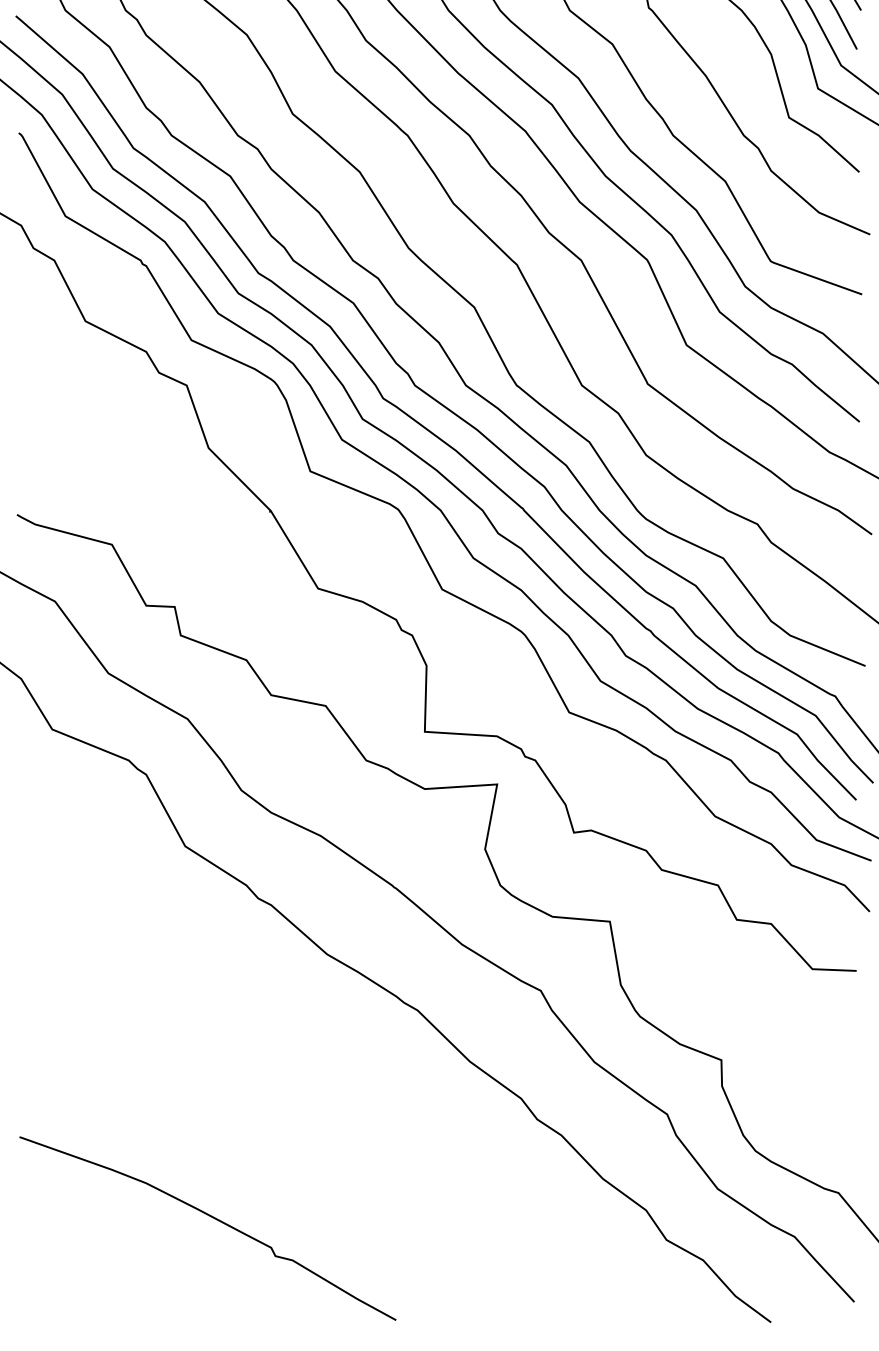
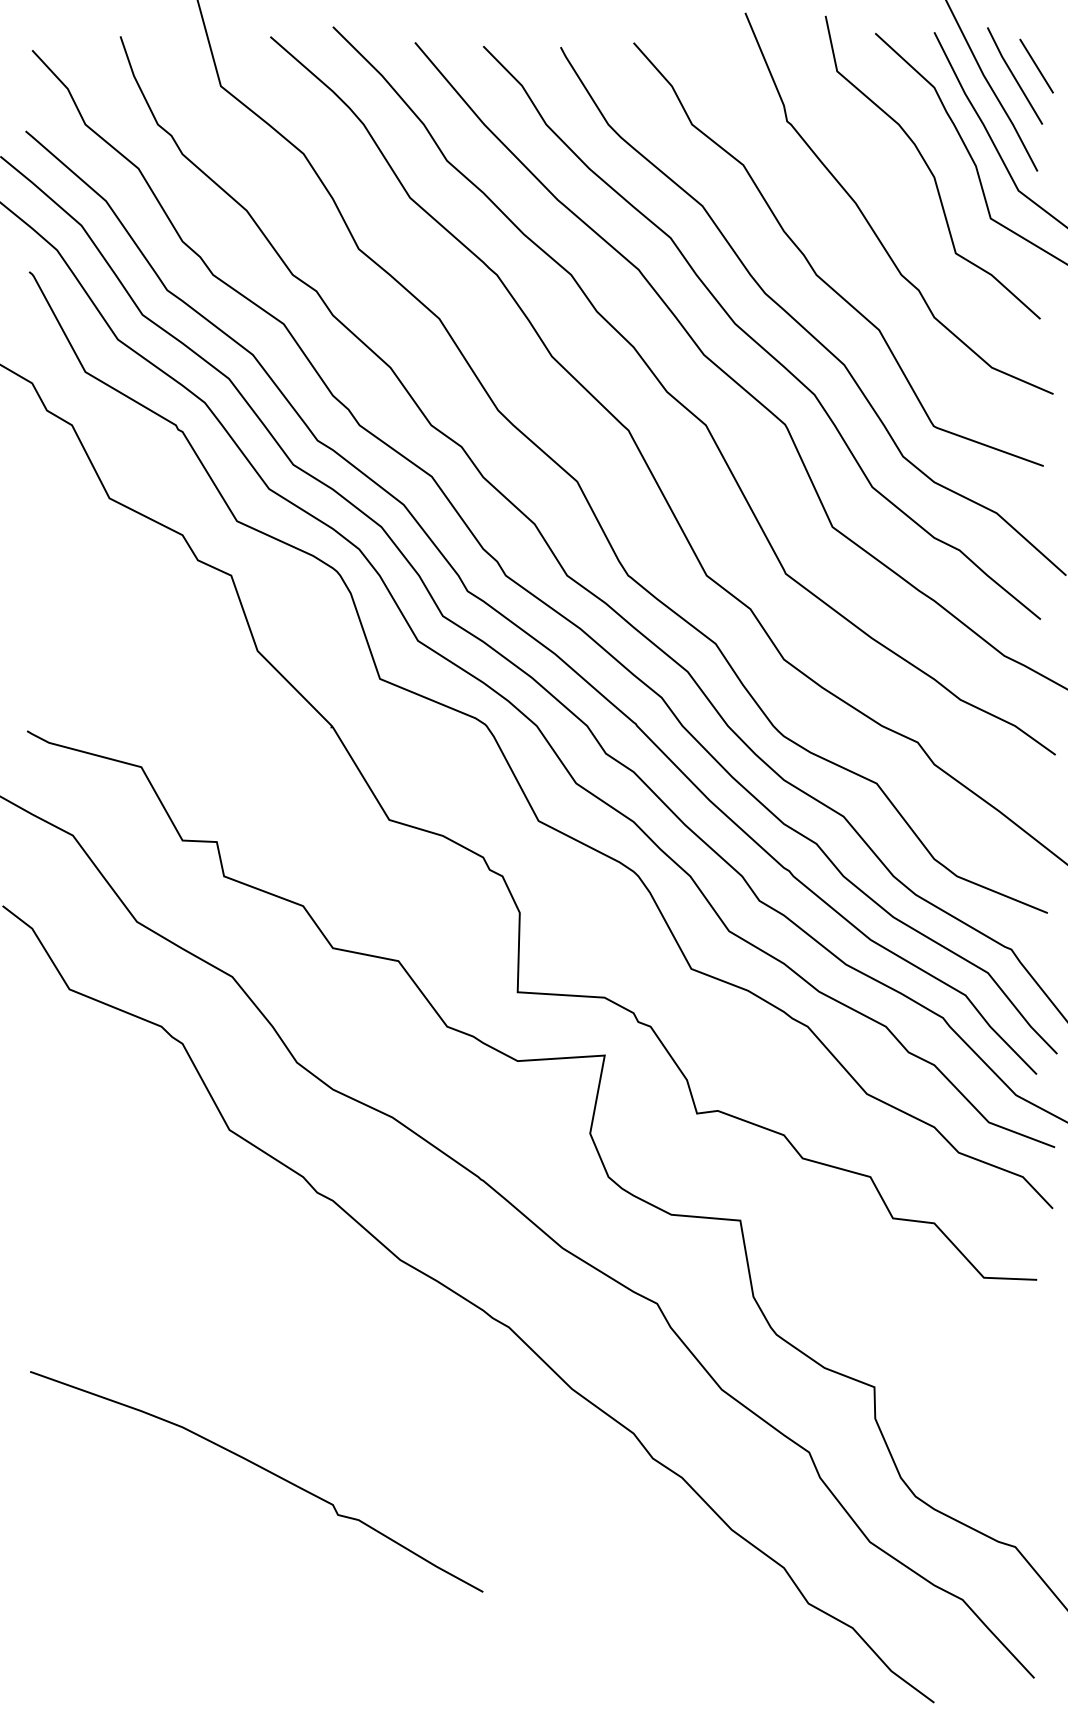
curve: (212, 1218) -> (262, 1469), moved

